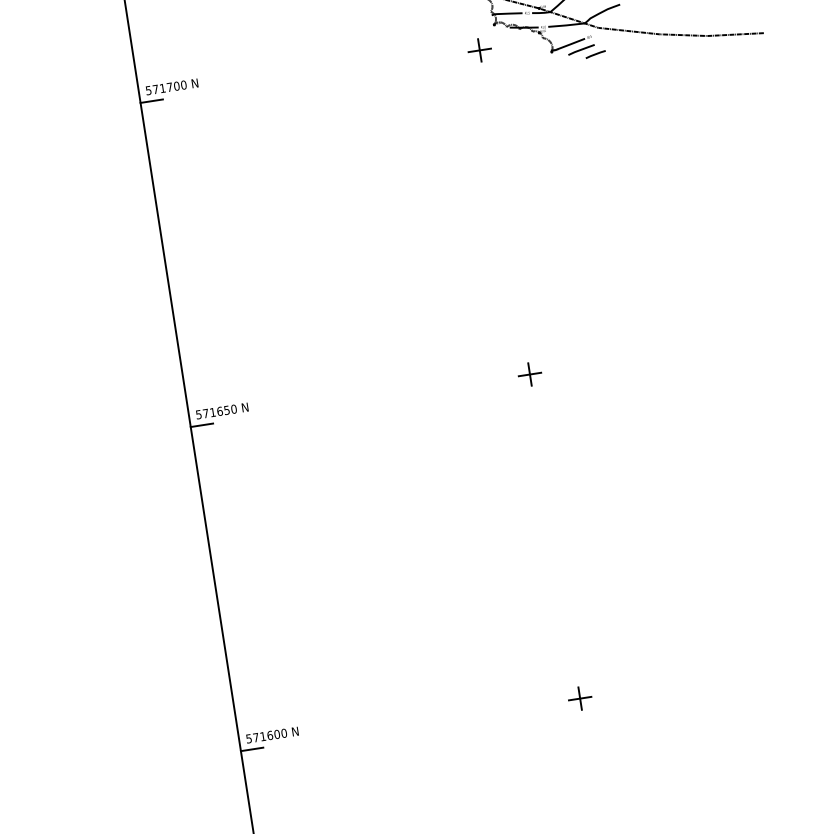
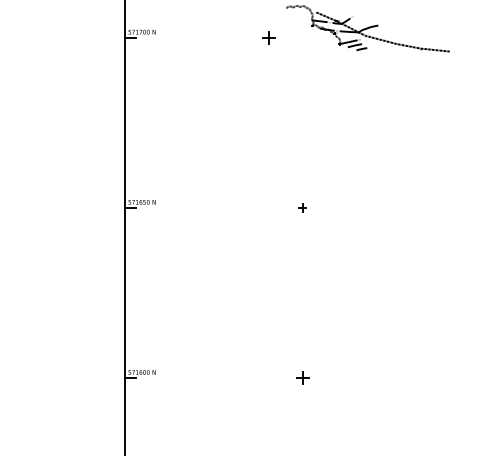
part: (479, 49) -> (268, 37), moved
part: (529, 373) -> (302, 207), size x0.6

